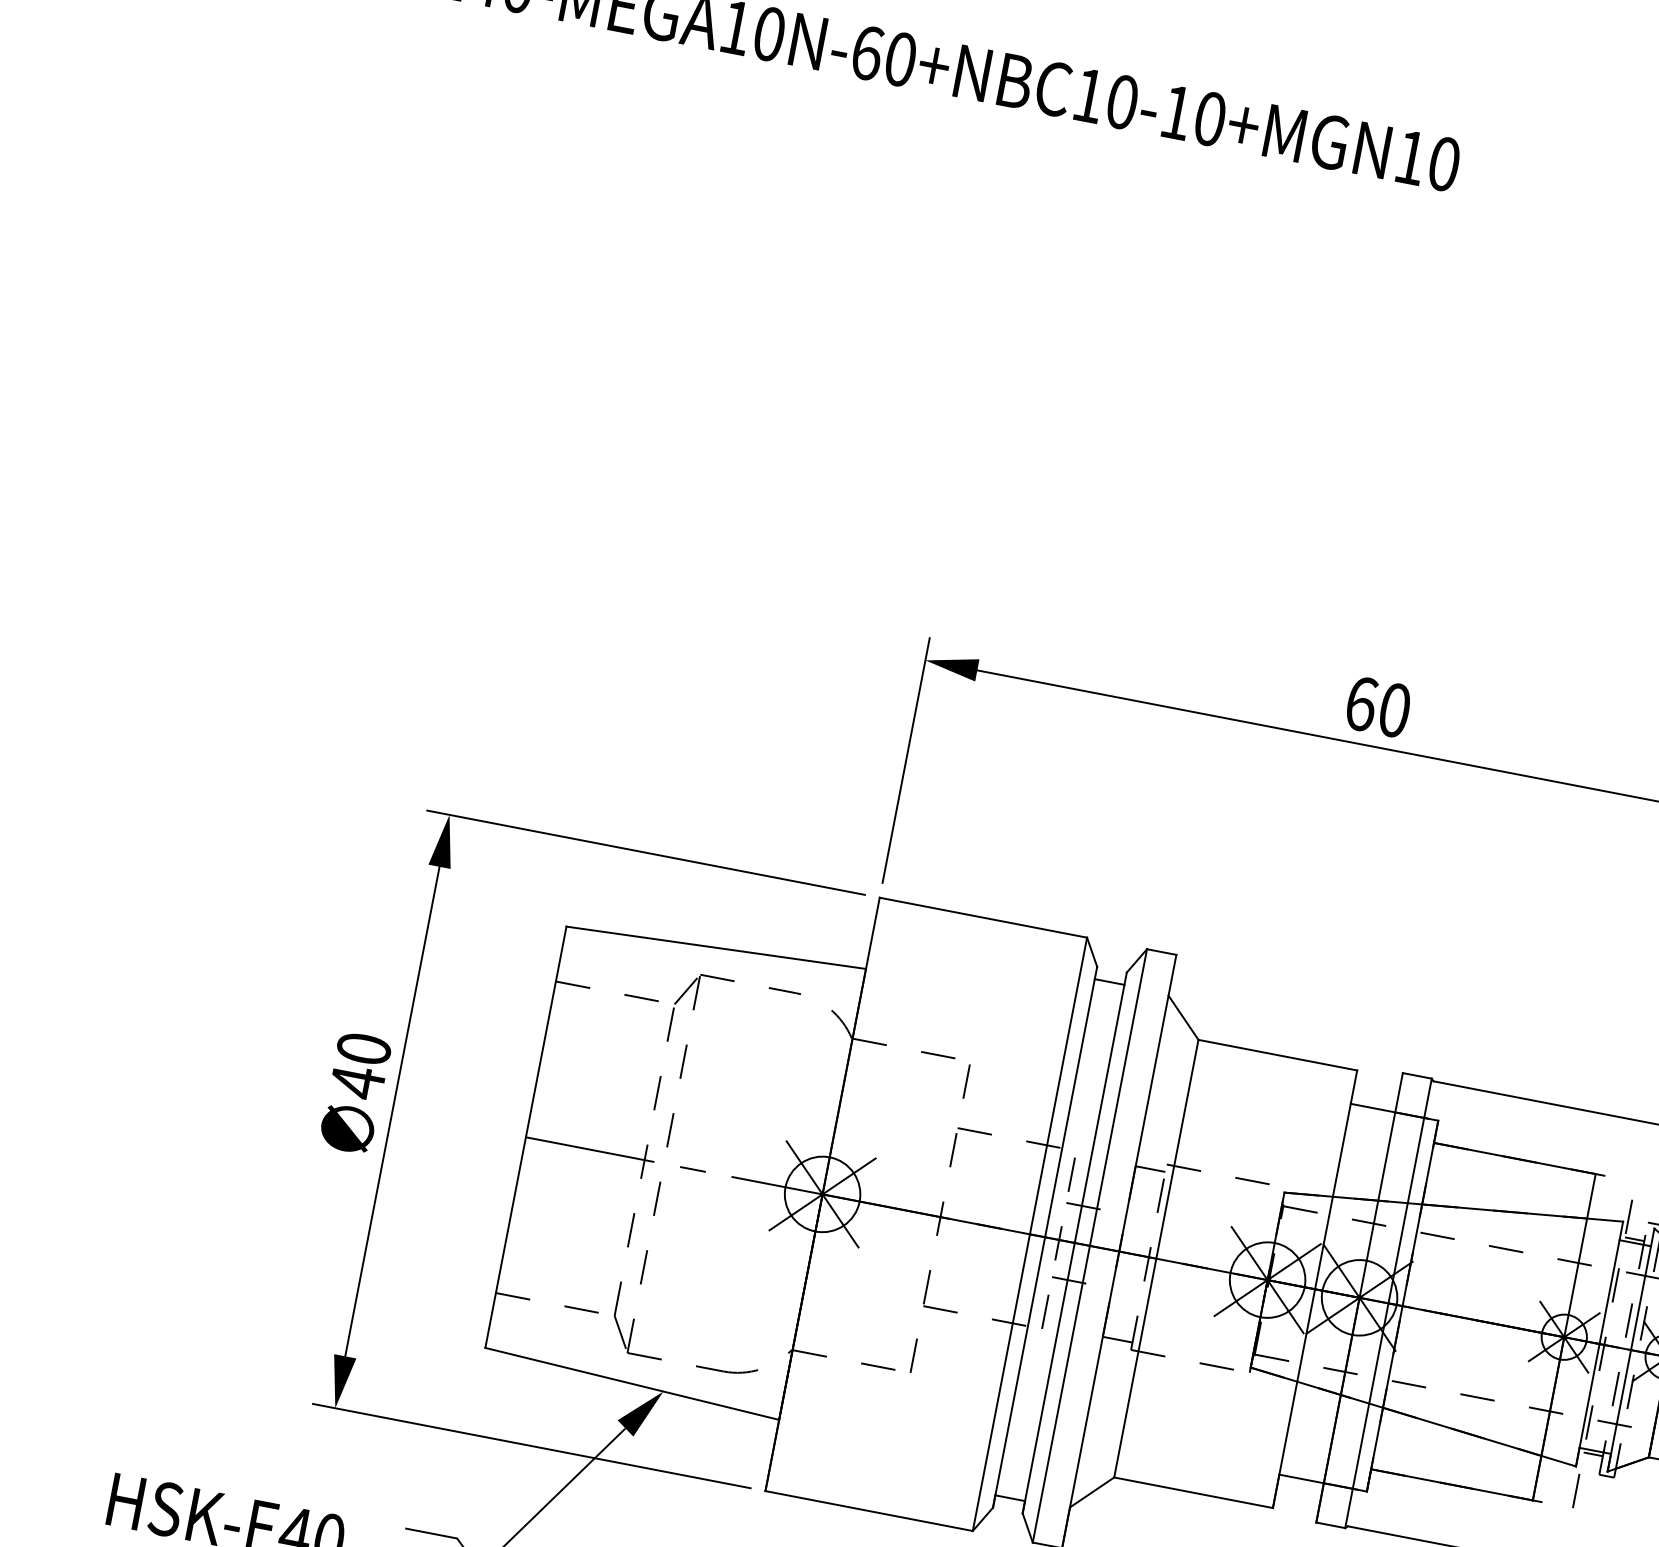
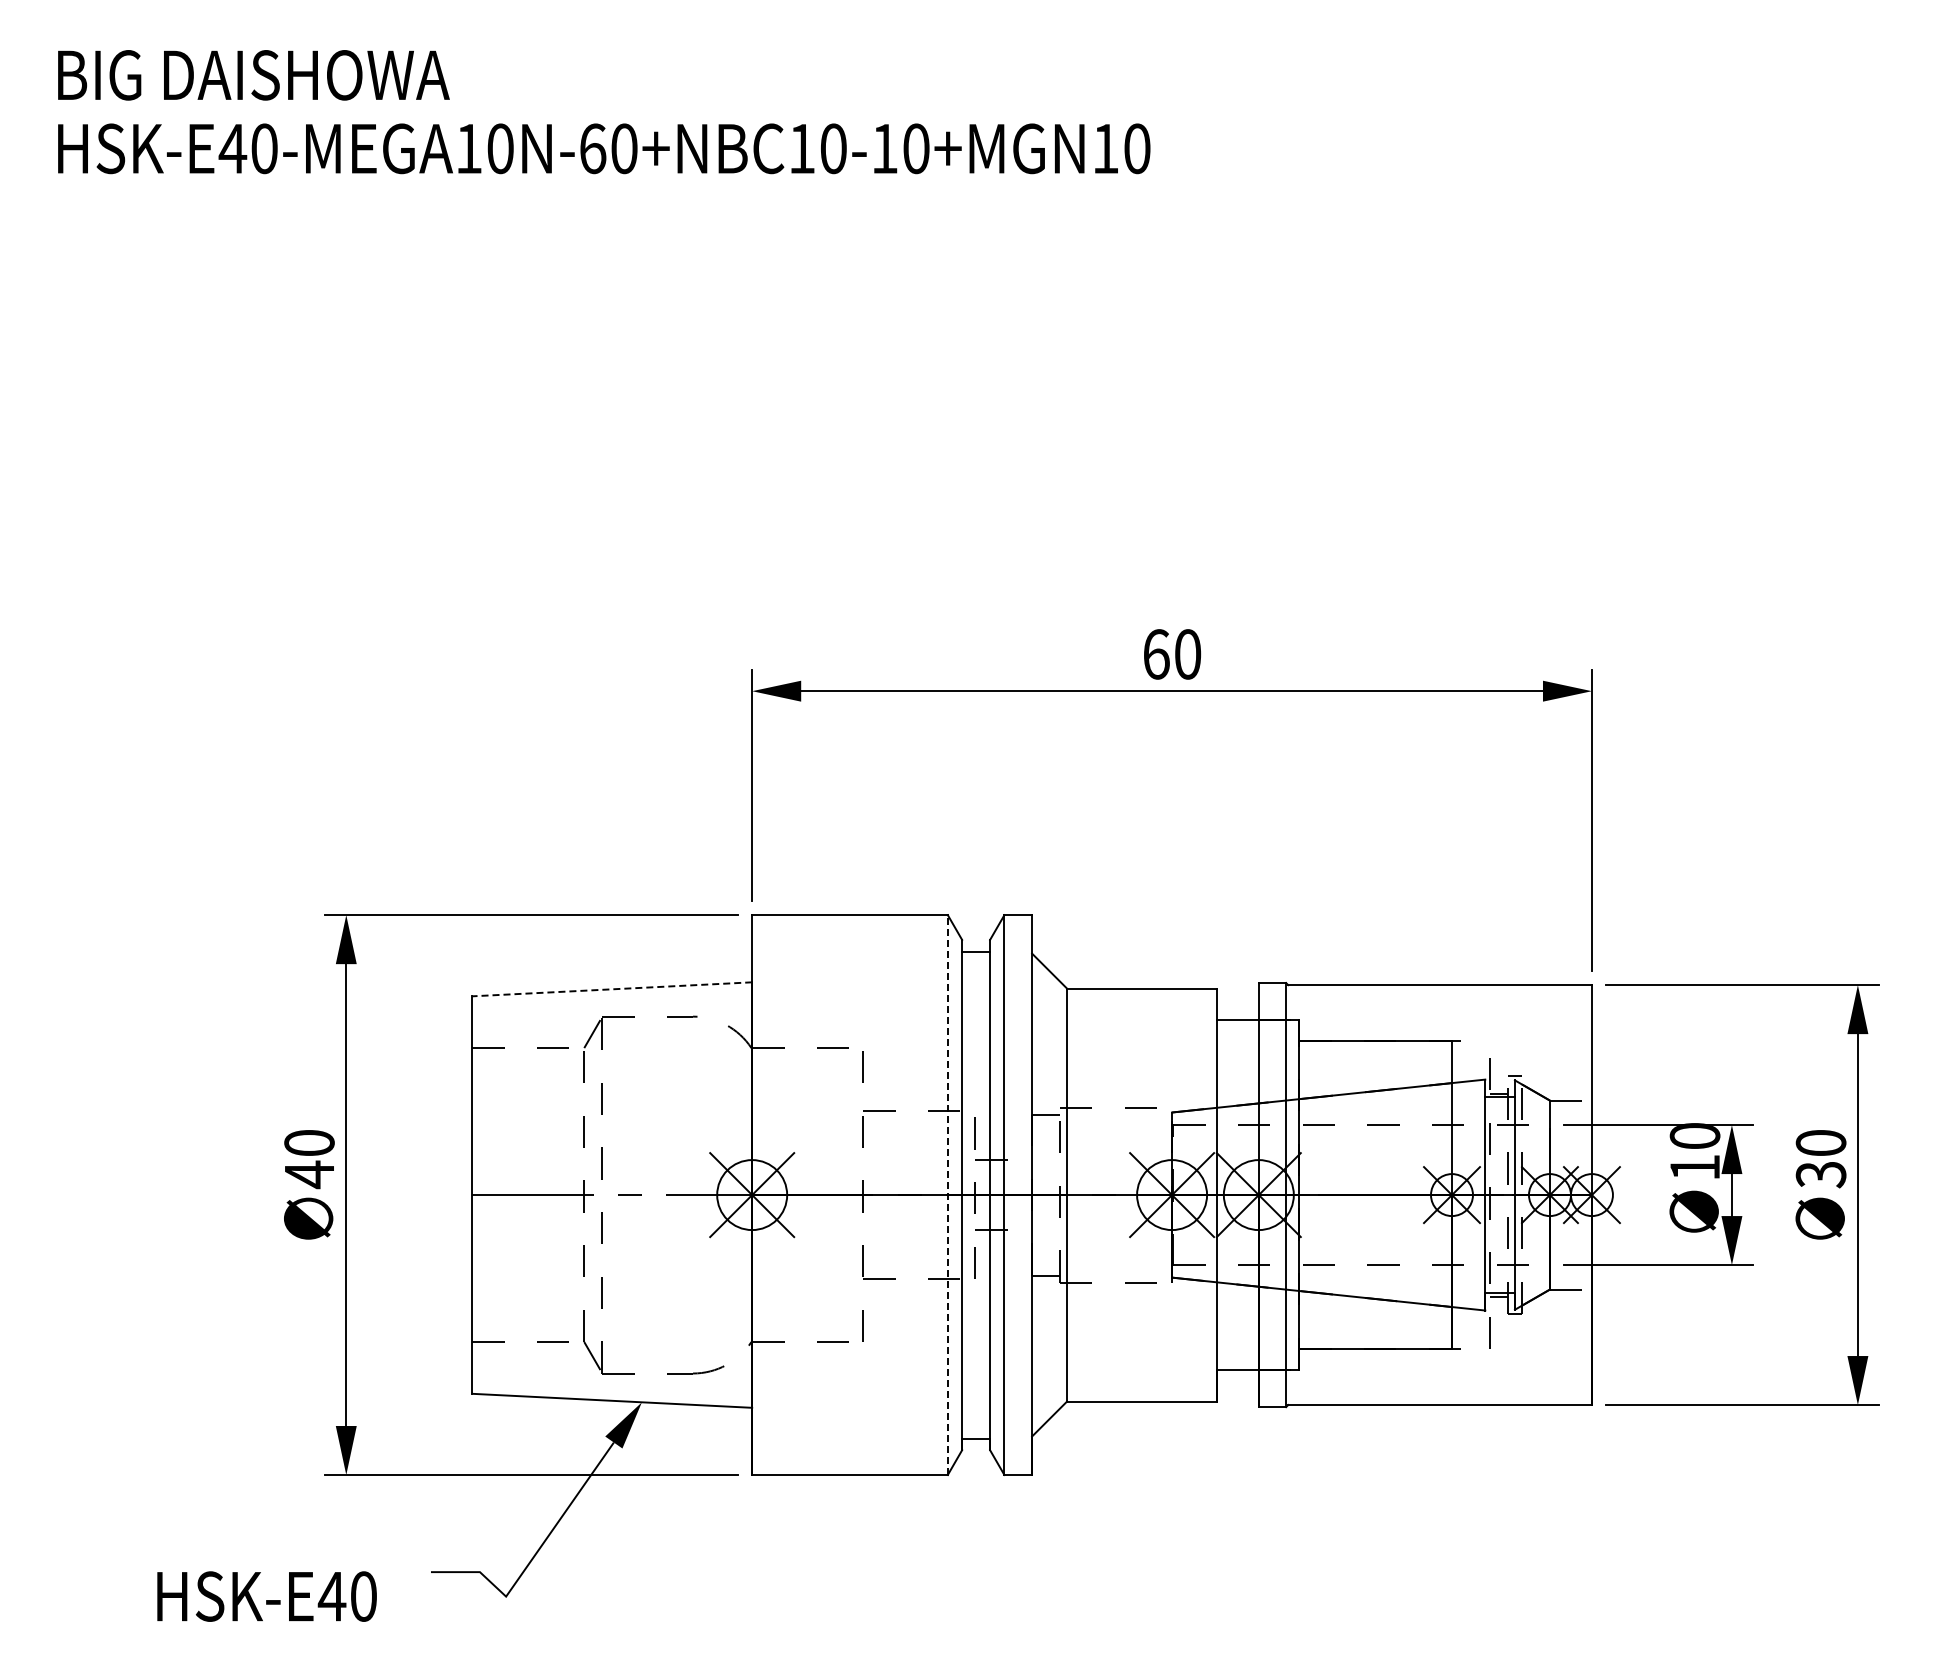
line: (715, 947) -> (611, 989), solid -> dashed
line: (1029, 1234) -> (947, 1195), solid -> dashed

